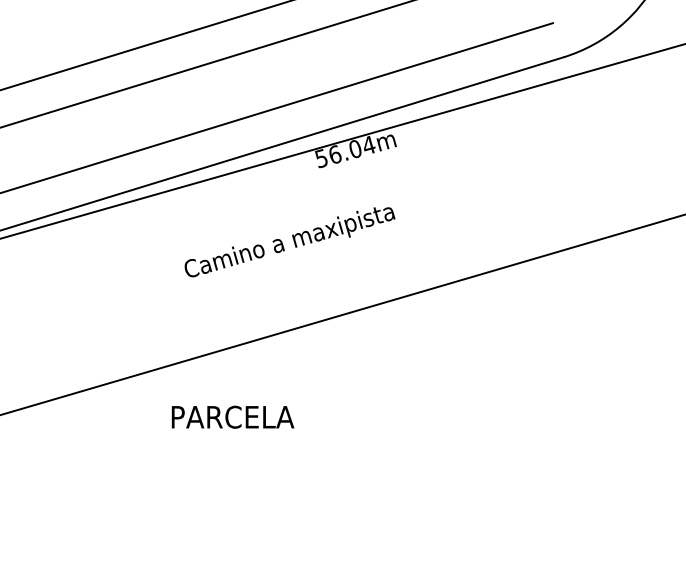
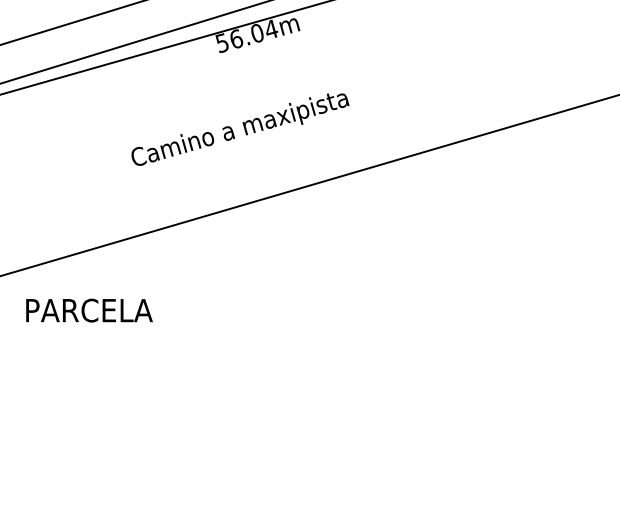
text: (289, 242) -> (239, 129), moved
text: (232, 416) -> (88, 309), moved

